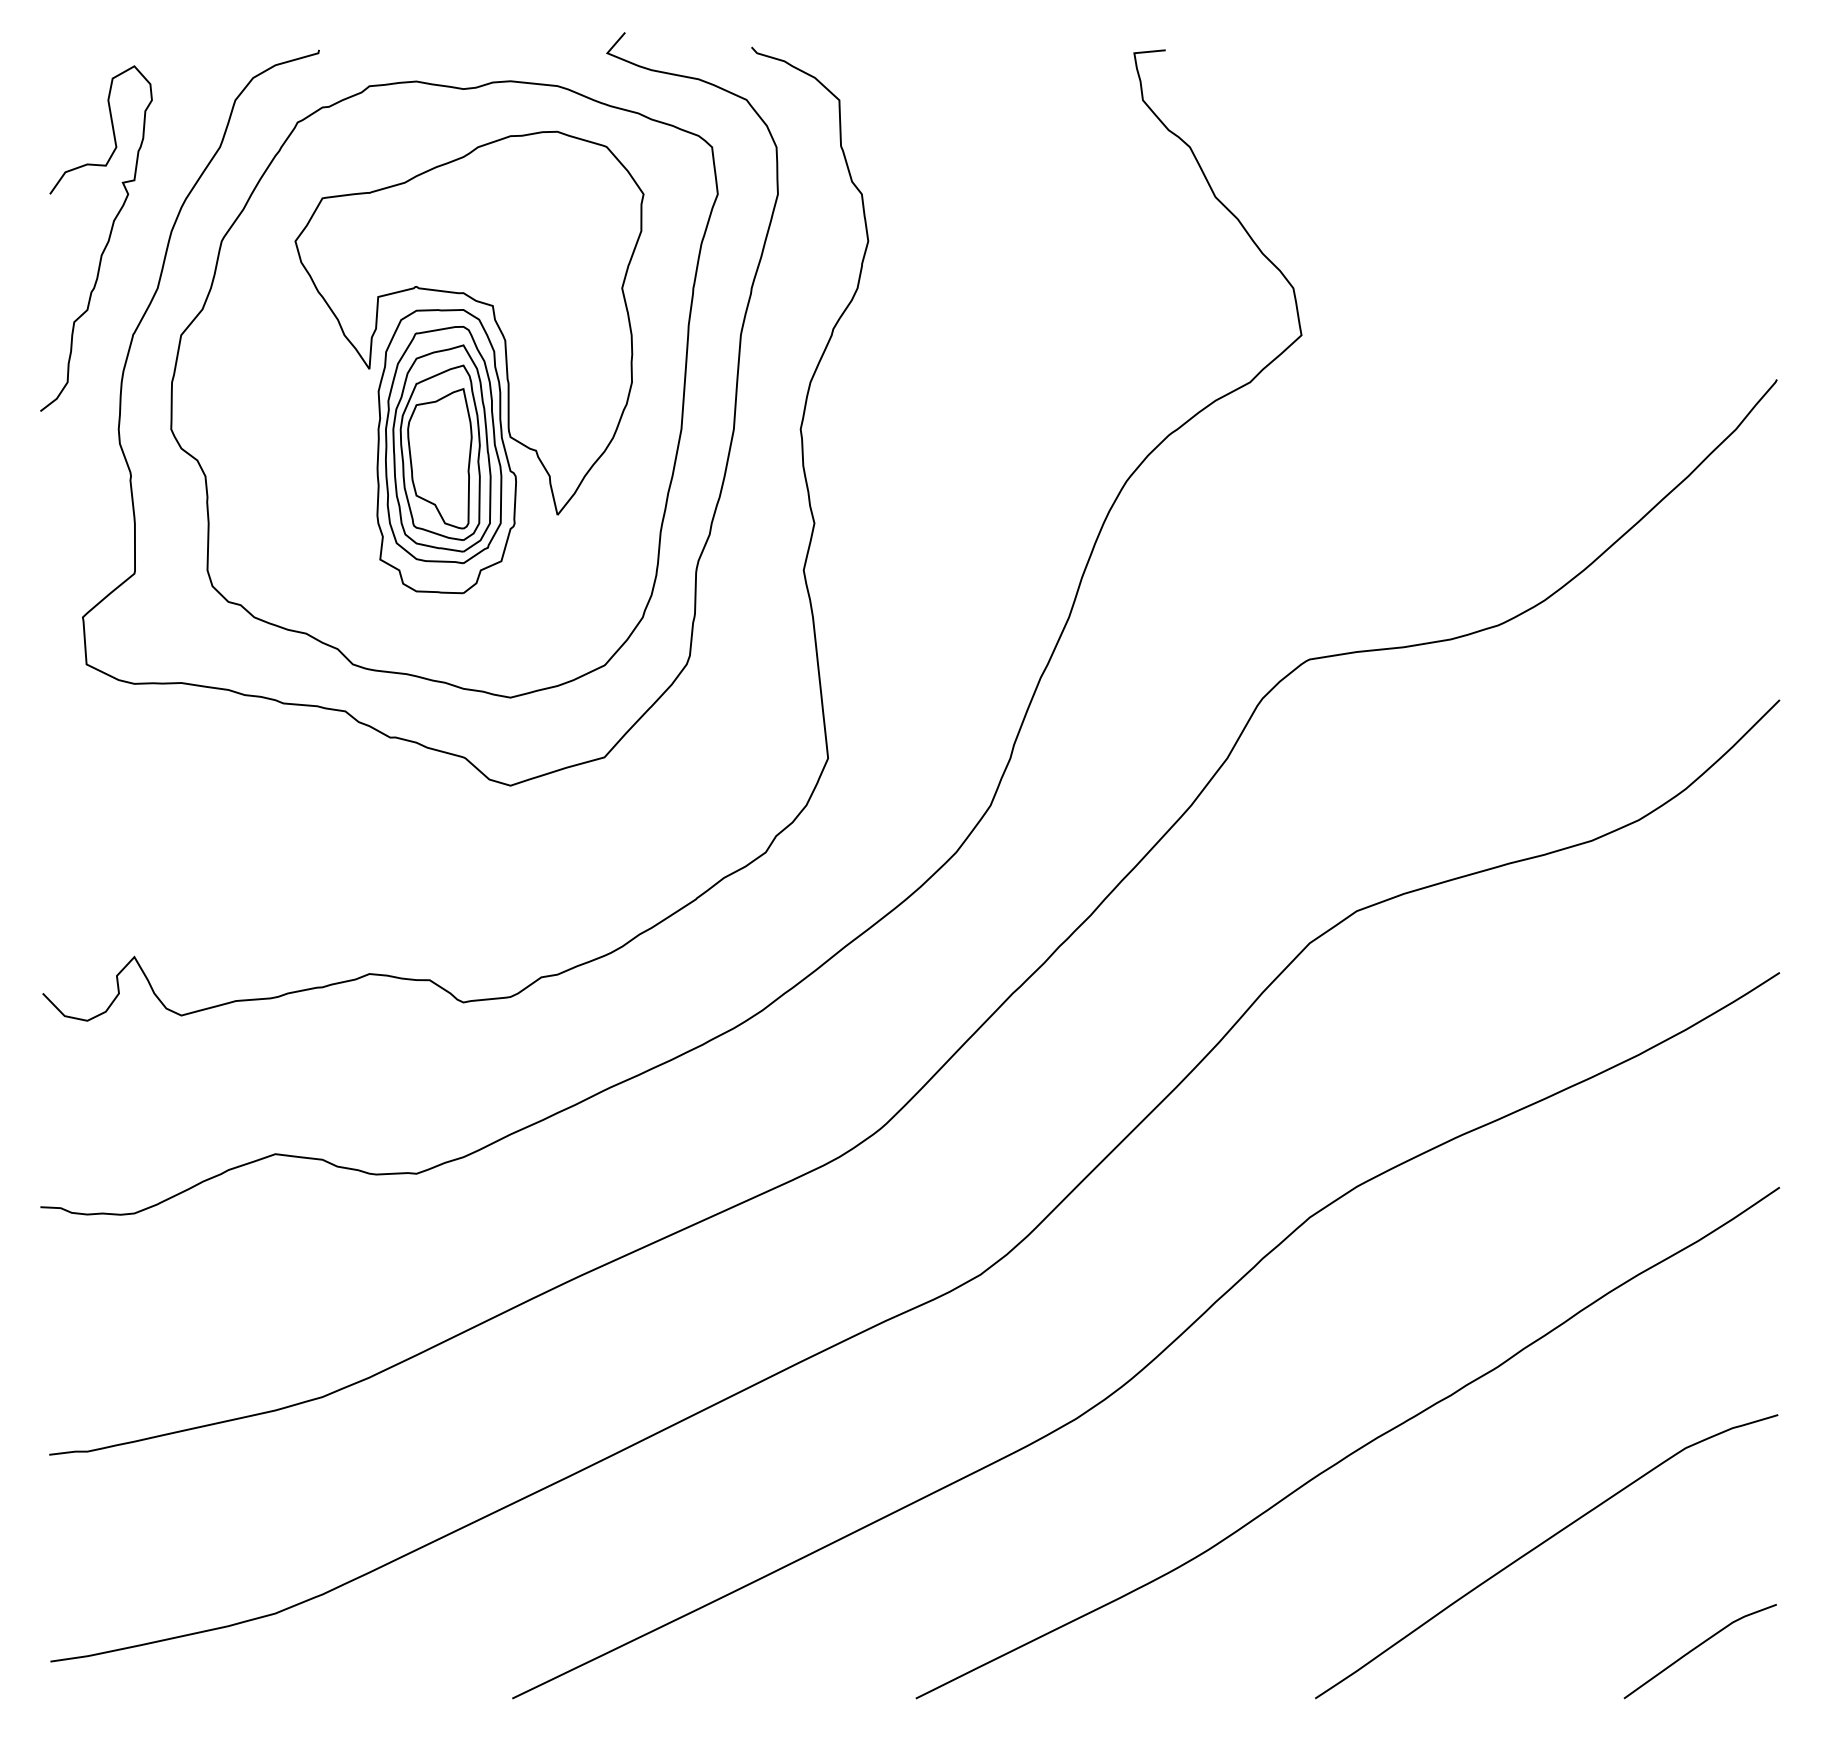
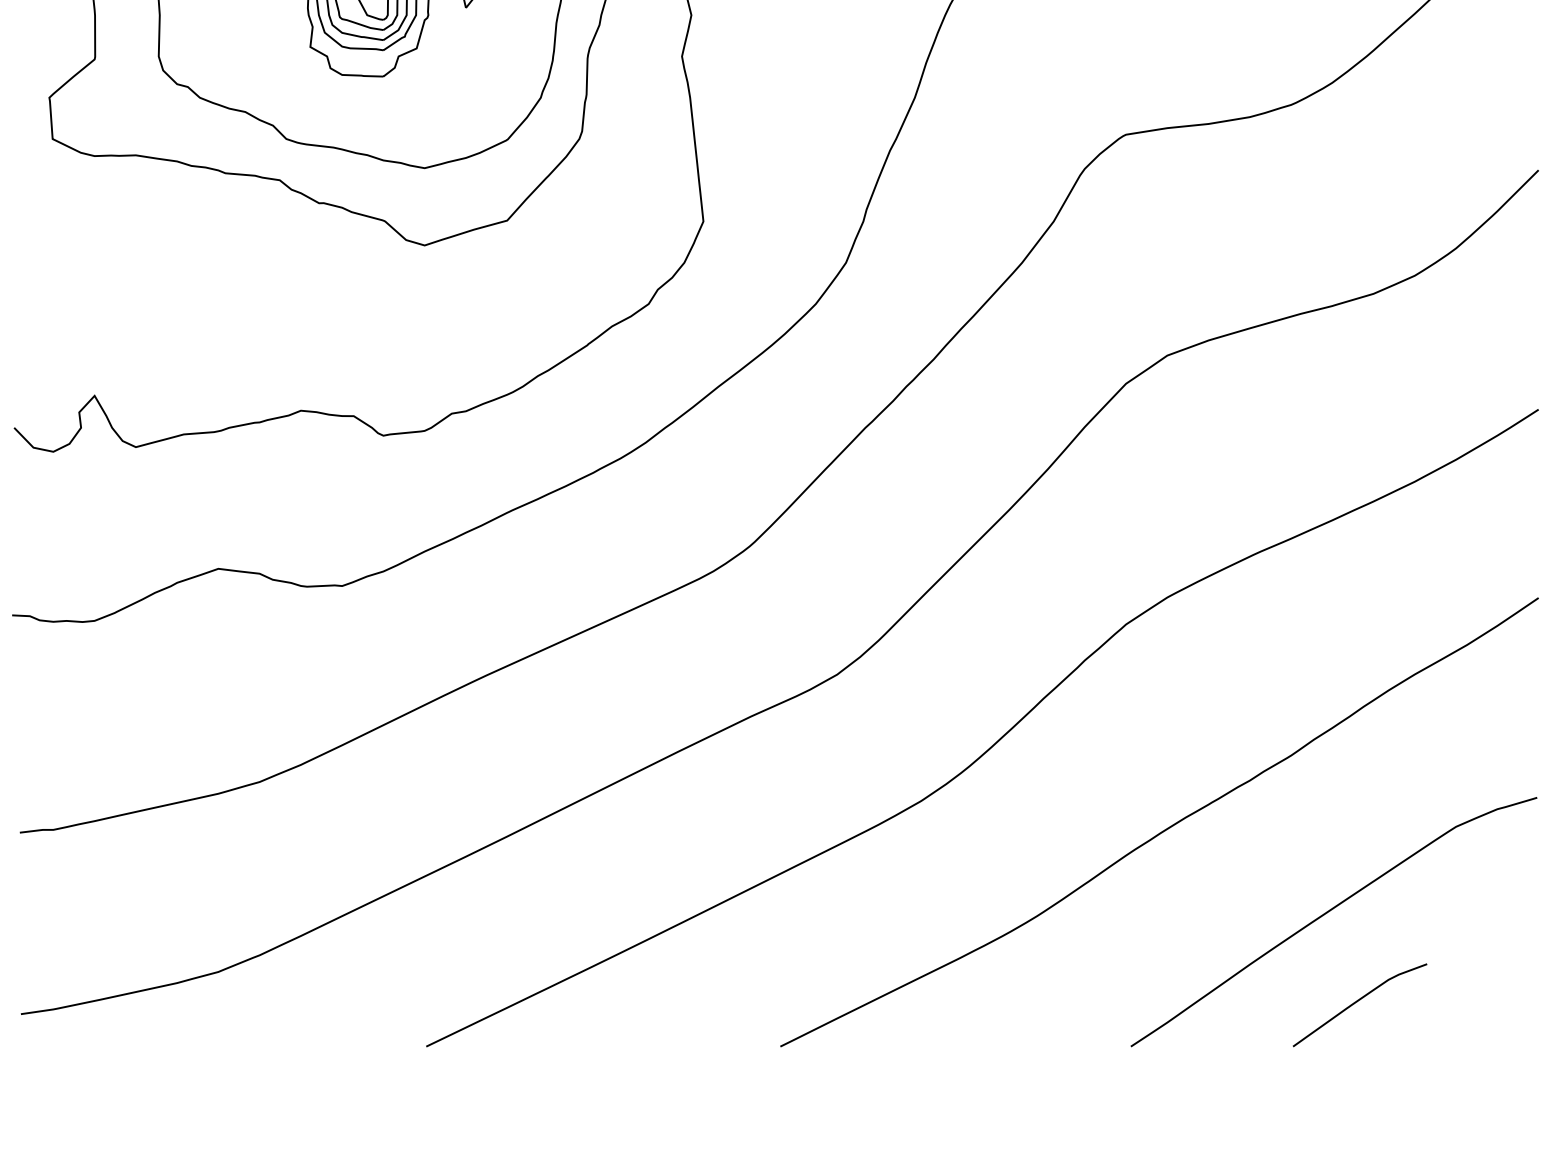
curve: (1698, 1647) -> (1358, 1001), moved

